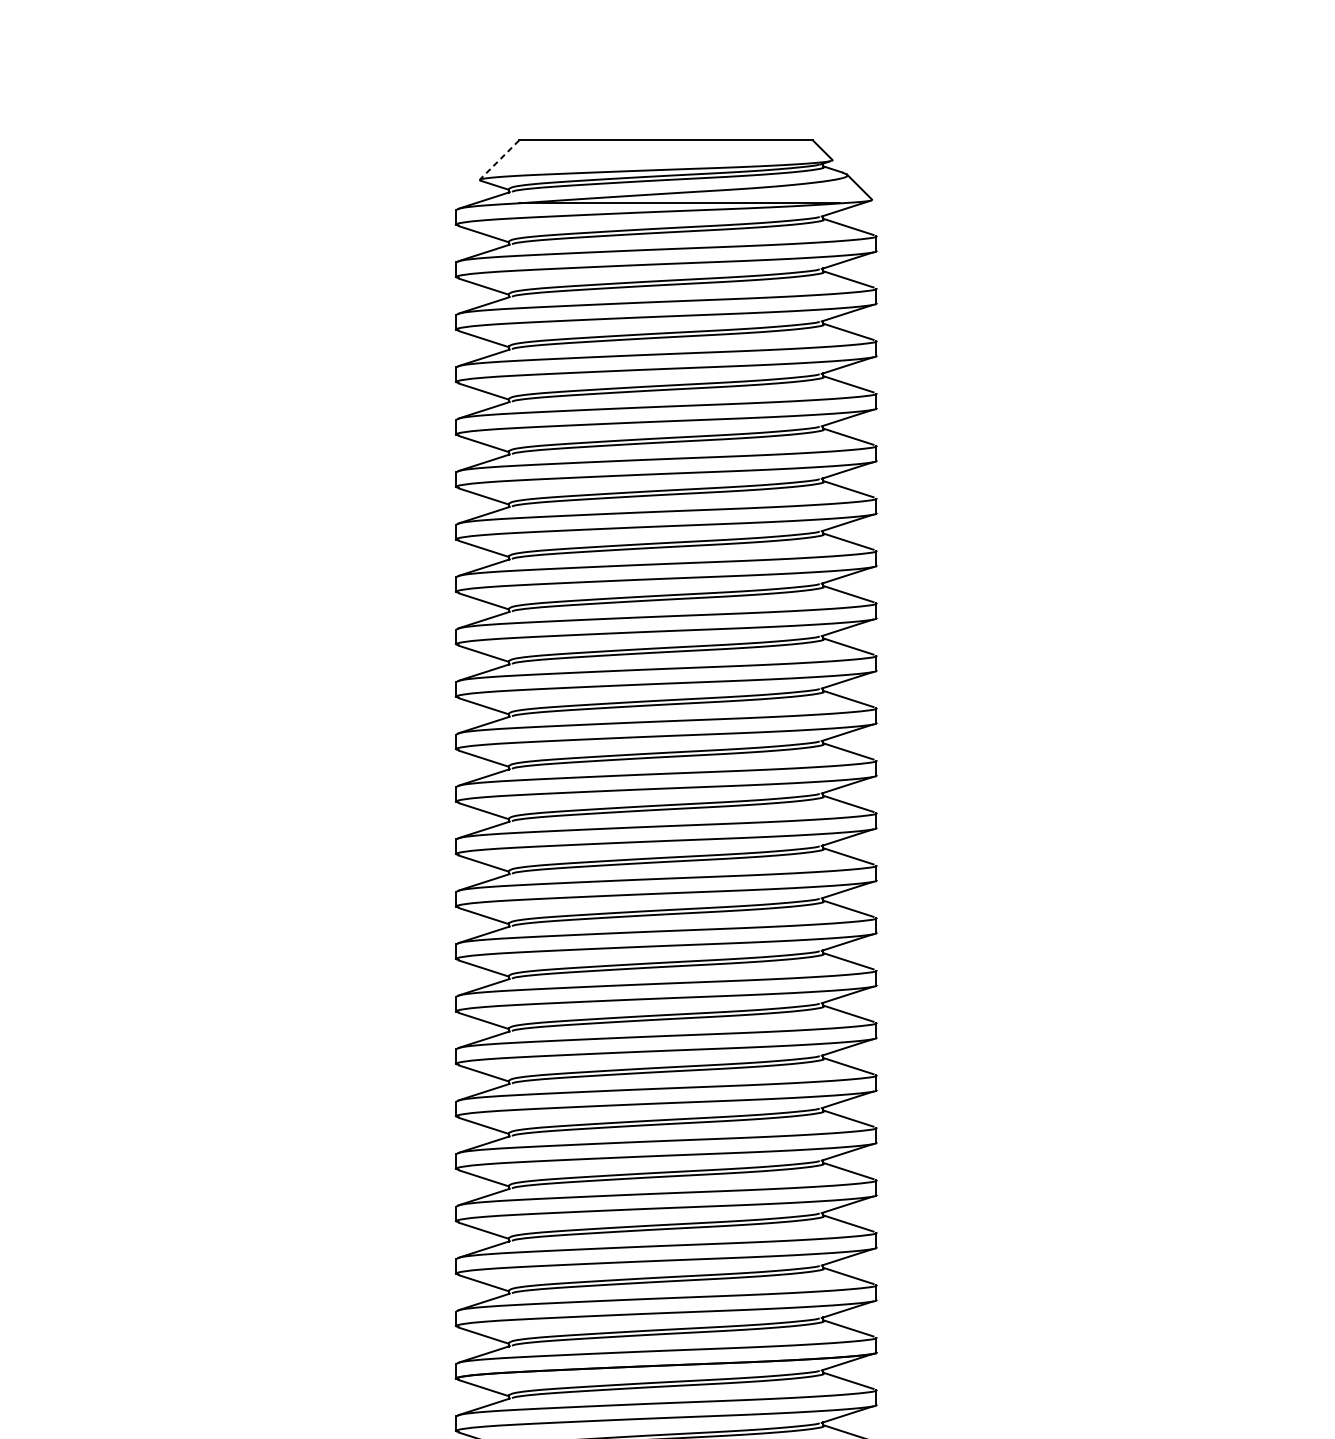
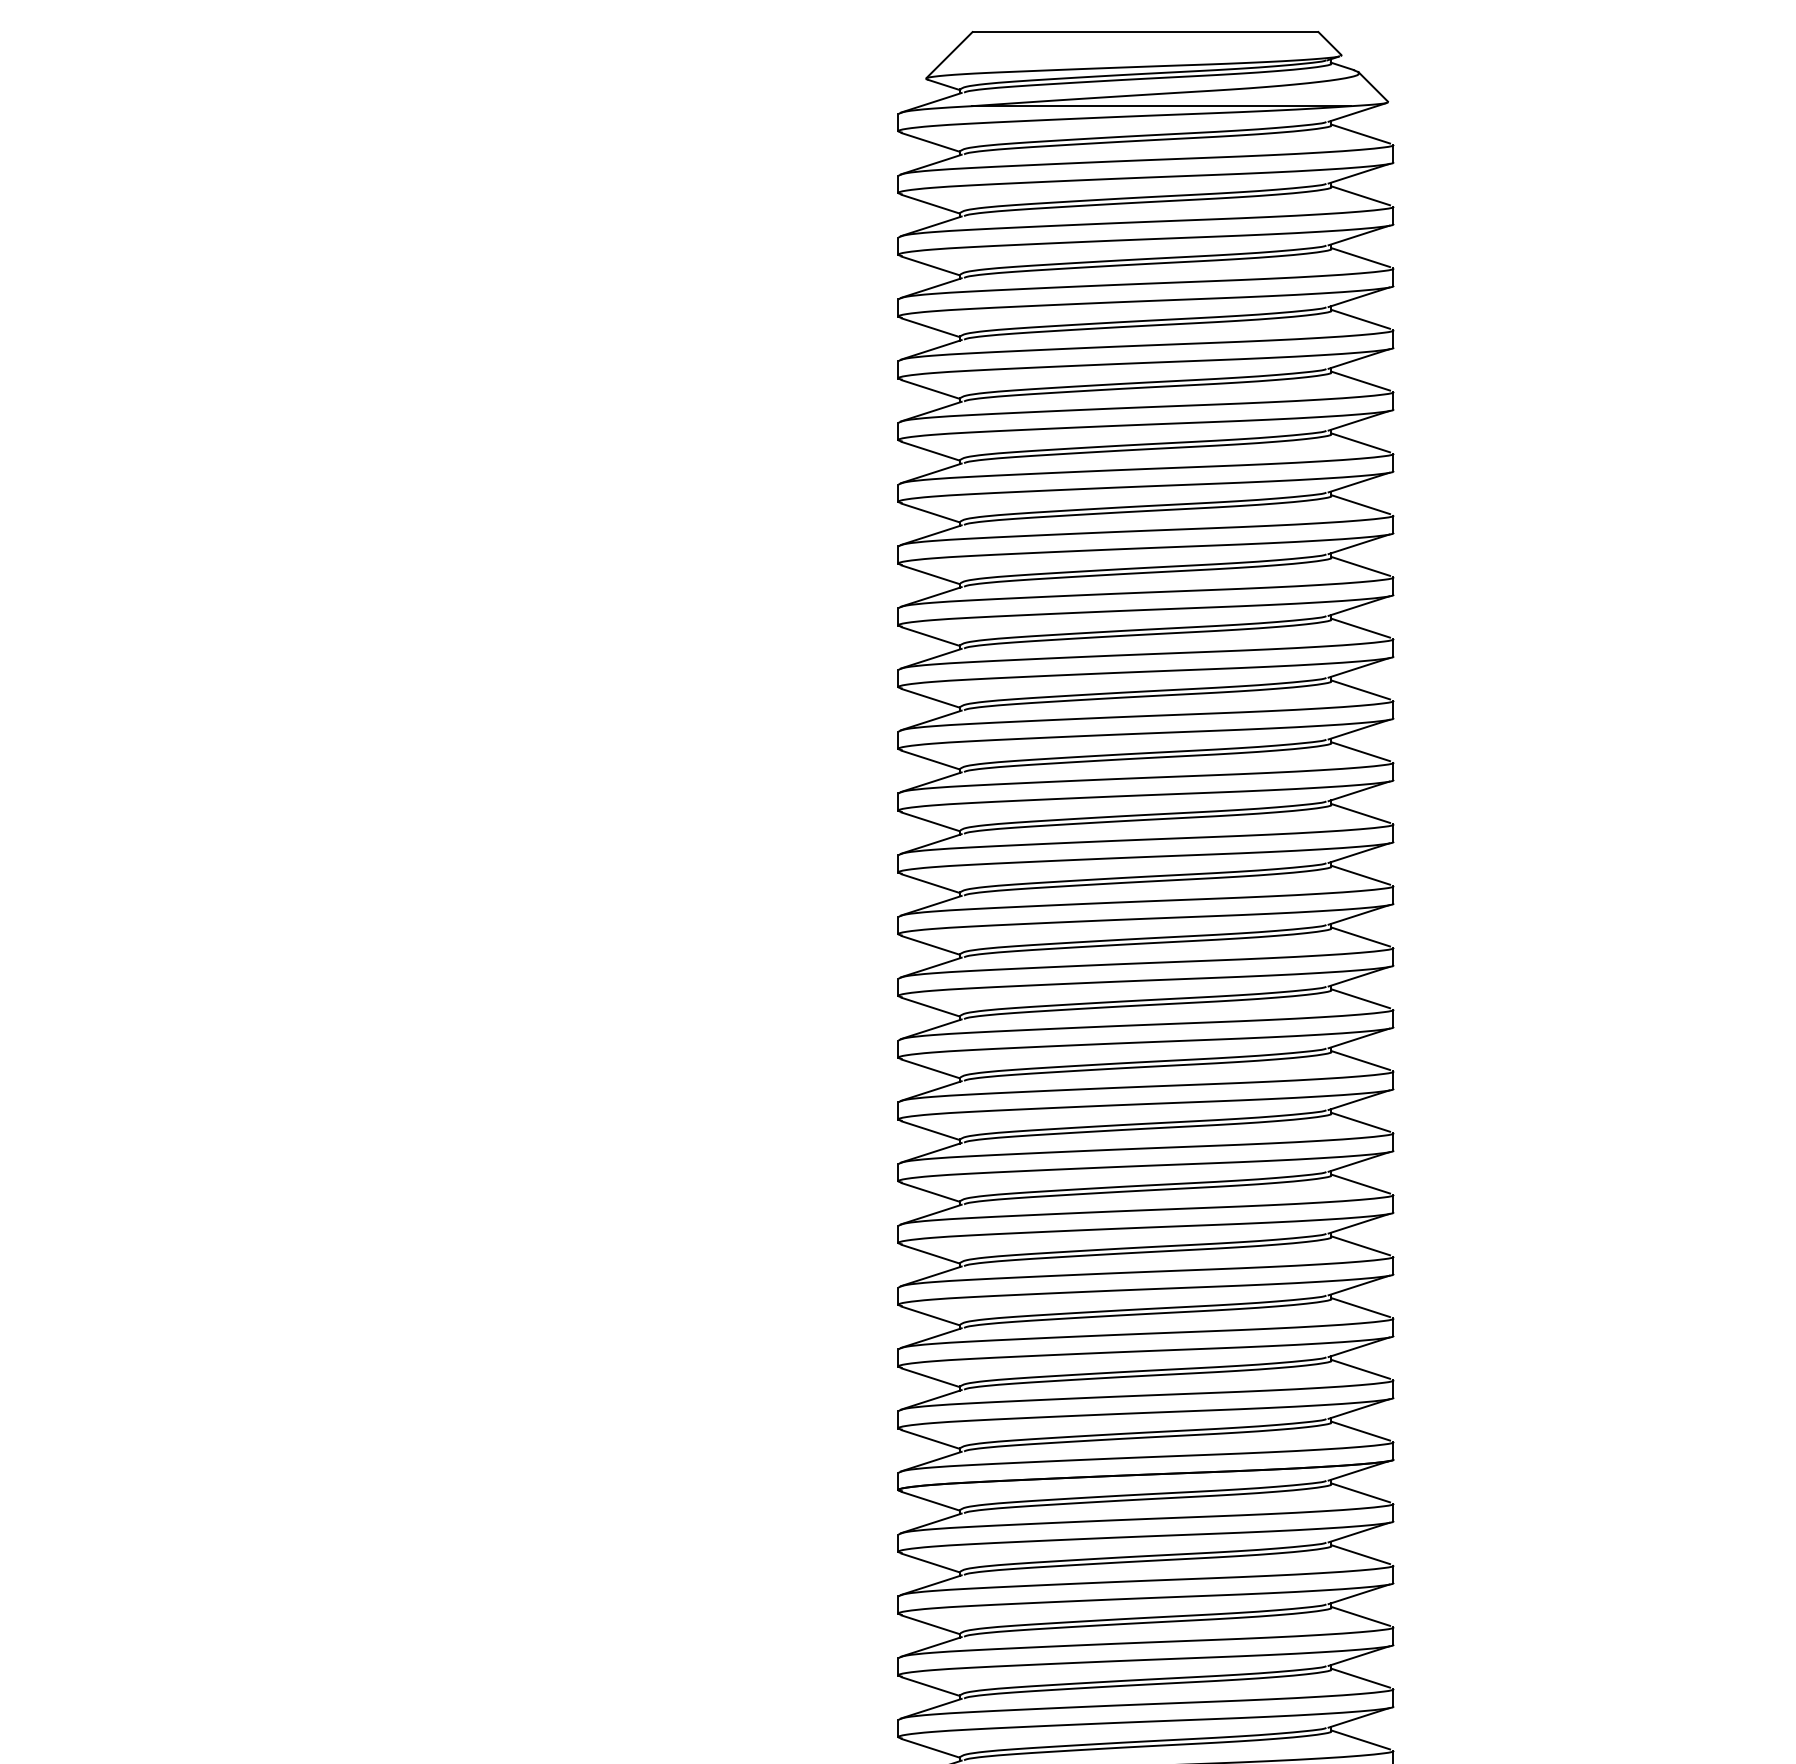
line: (499, 160) -> (949, 55), dashed -> solid

